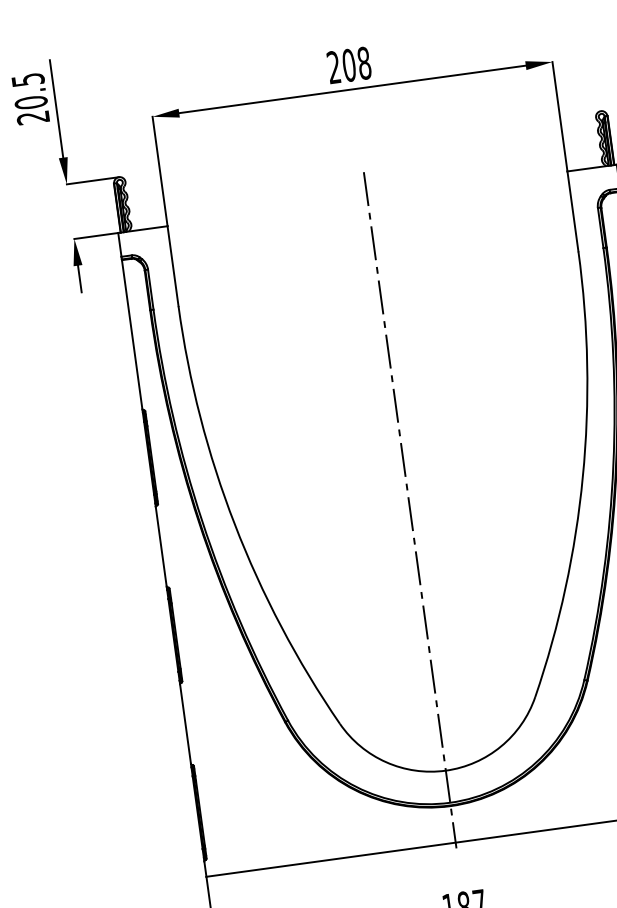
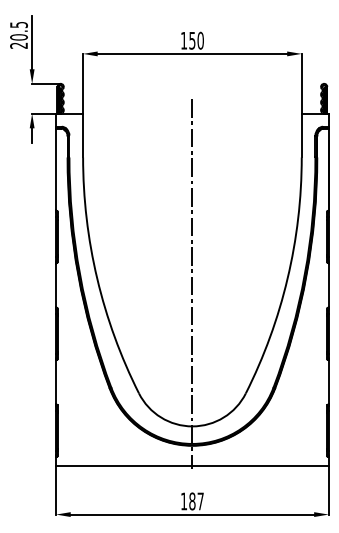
text: (349, 64) -> (192, 40), 208 -> 150

